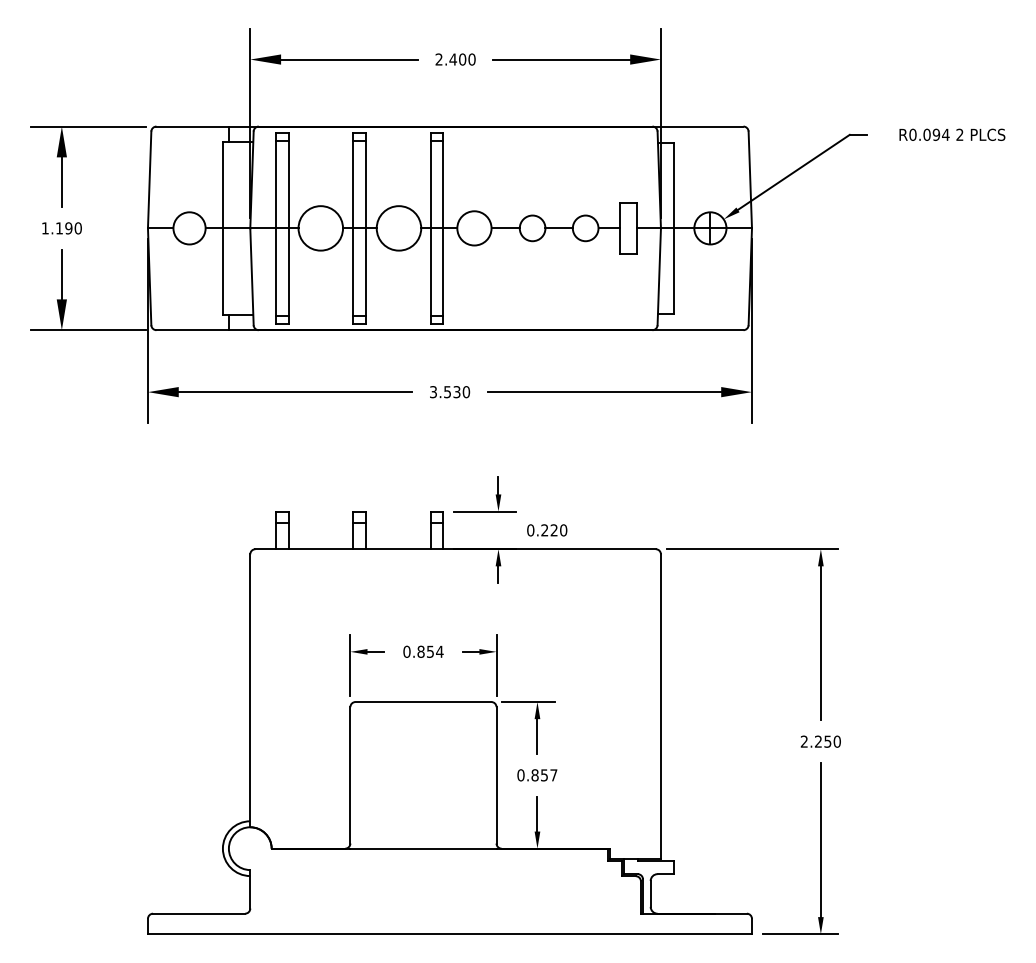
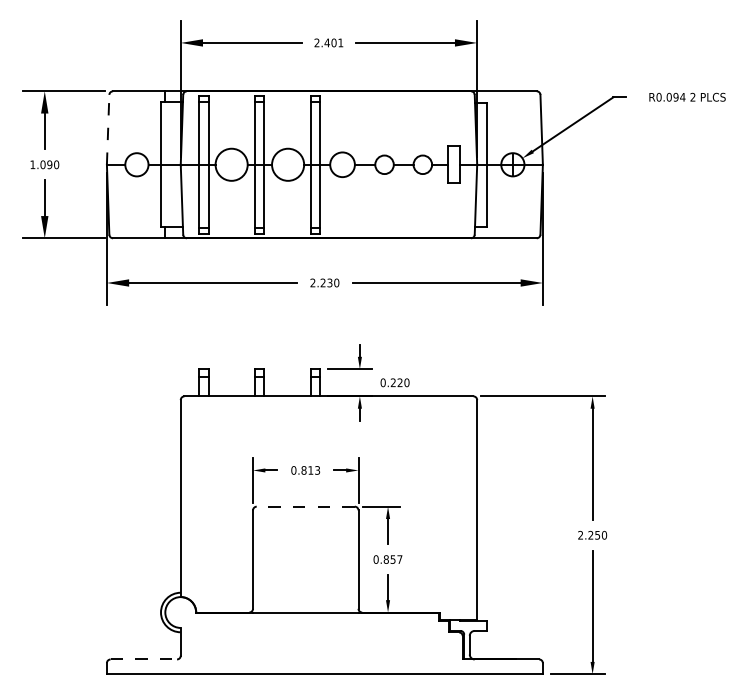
text: (471, 59) -> (340, 42), 2.400 -> 2.401
line: (149, 179) -> (108, 129), solid -> dashed
text: (59, 228) -> (43, 164), 1.190 -> 1.090
text: (440, 392) -> (318, 283), 3.530 -> 2.230
text: (435, 651) -> (314, 470), 0.854 -> 0.813
line: (423, 702) -> (305, 507), solid -> dashed
line: (199, 913) -> (144, 659), solid -> dashed

